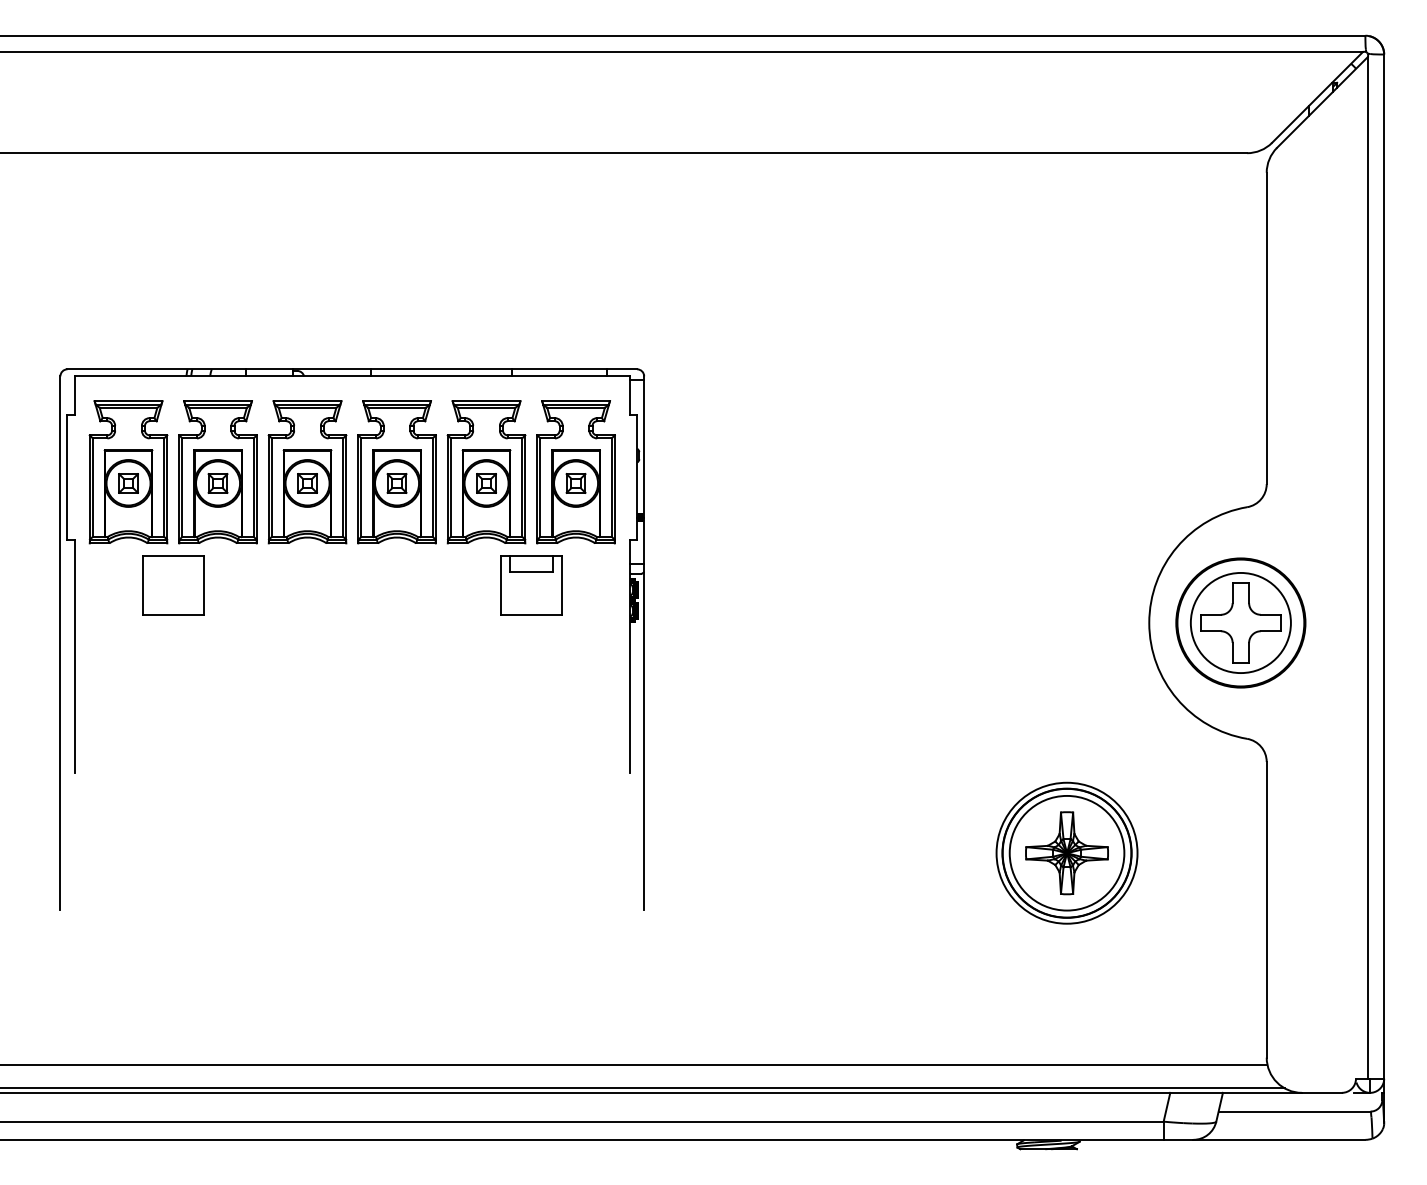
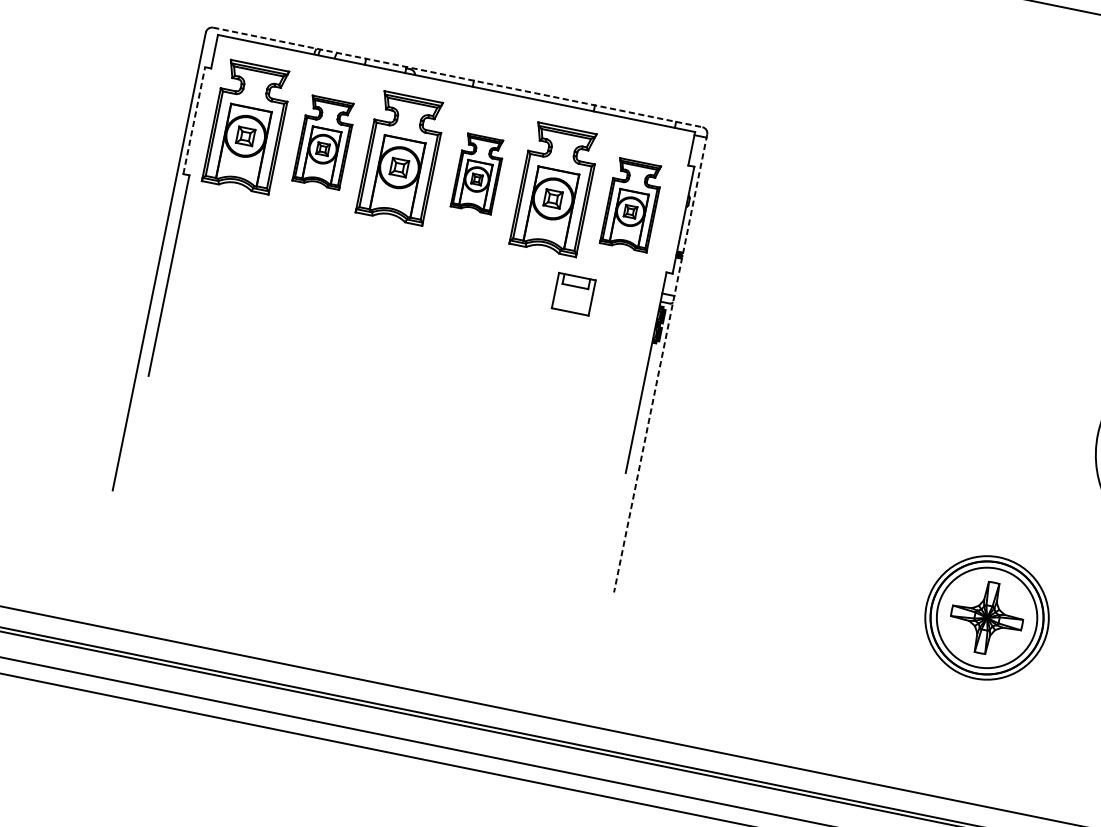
line: (352, 369) -> (457, 77), solid -> dashed
part: (217, 472) -> (324, 142), size x0.7
part: (396, 472) -> (477, 173), size x0.6
part: (575, 472) -> (631, 205), size x0.7
line: (67, 477) -> (194, 120), solid -> dashed
part: (173, 585) -> (266, 231), removed
part: (531, 585) -> (573, 294), size x0.7
line: (644, 643) -> (660, 363), solid -> dashed

